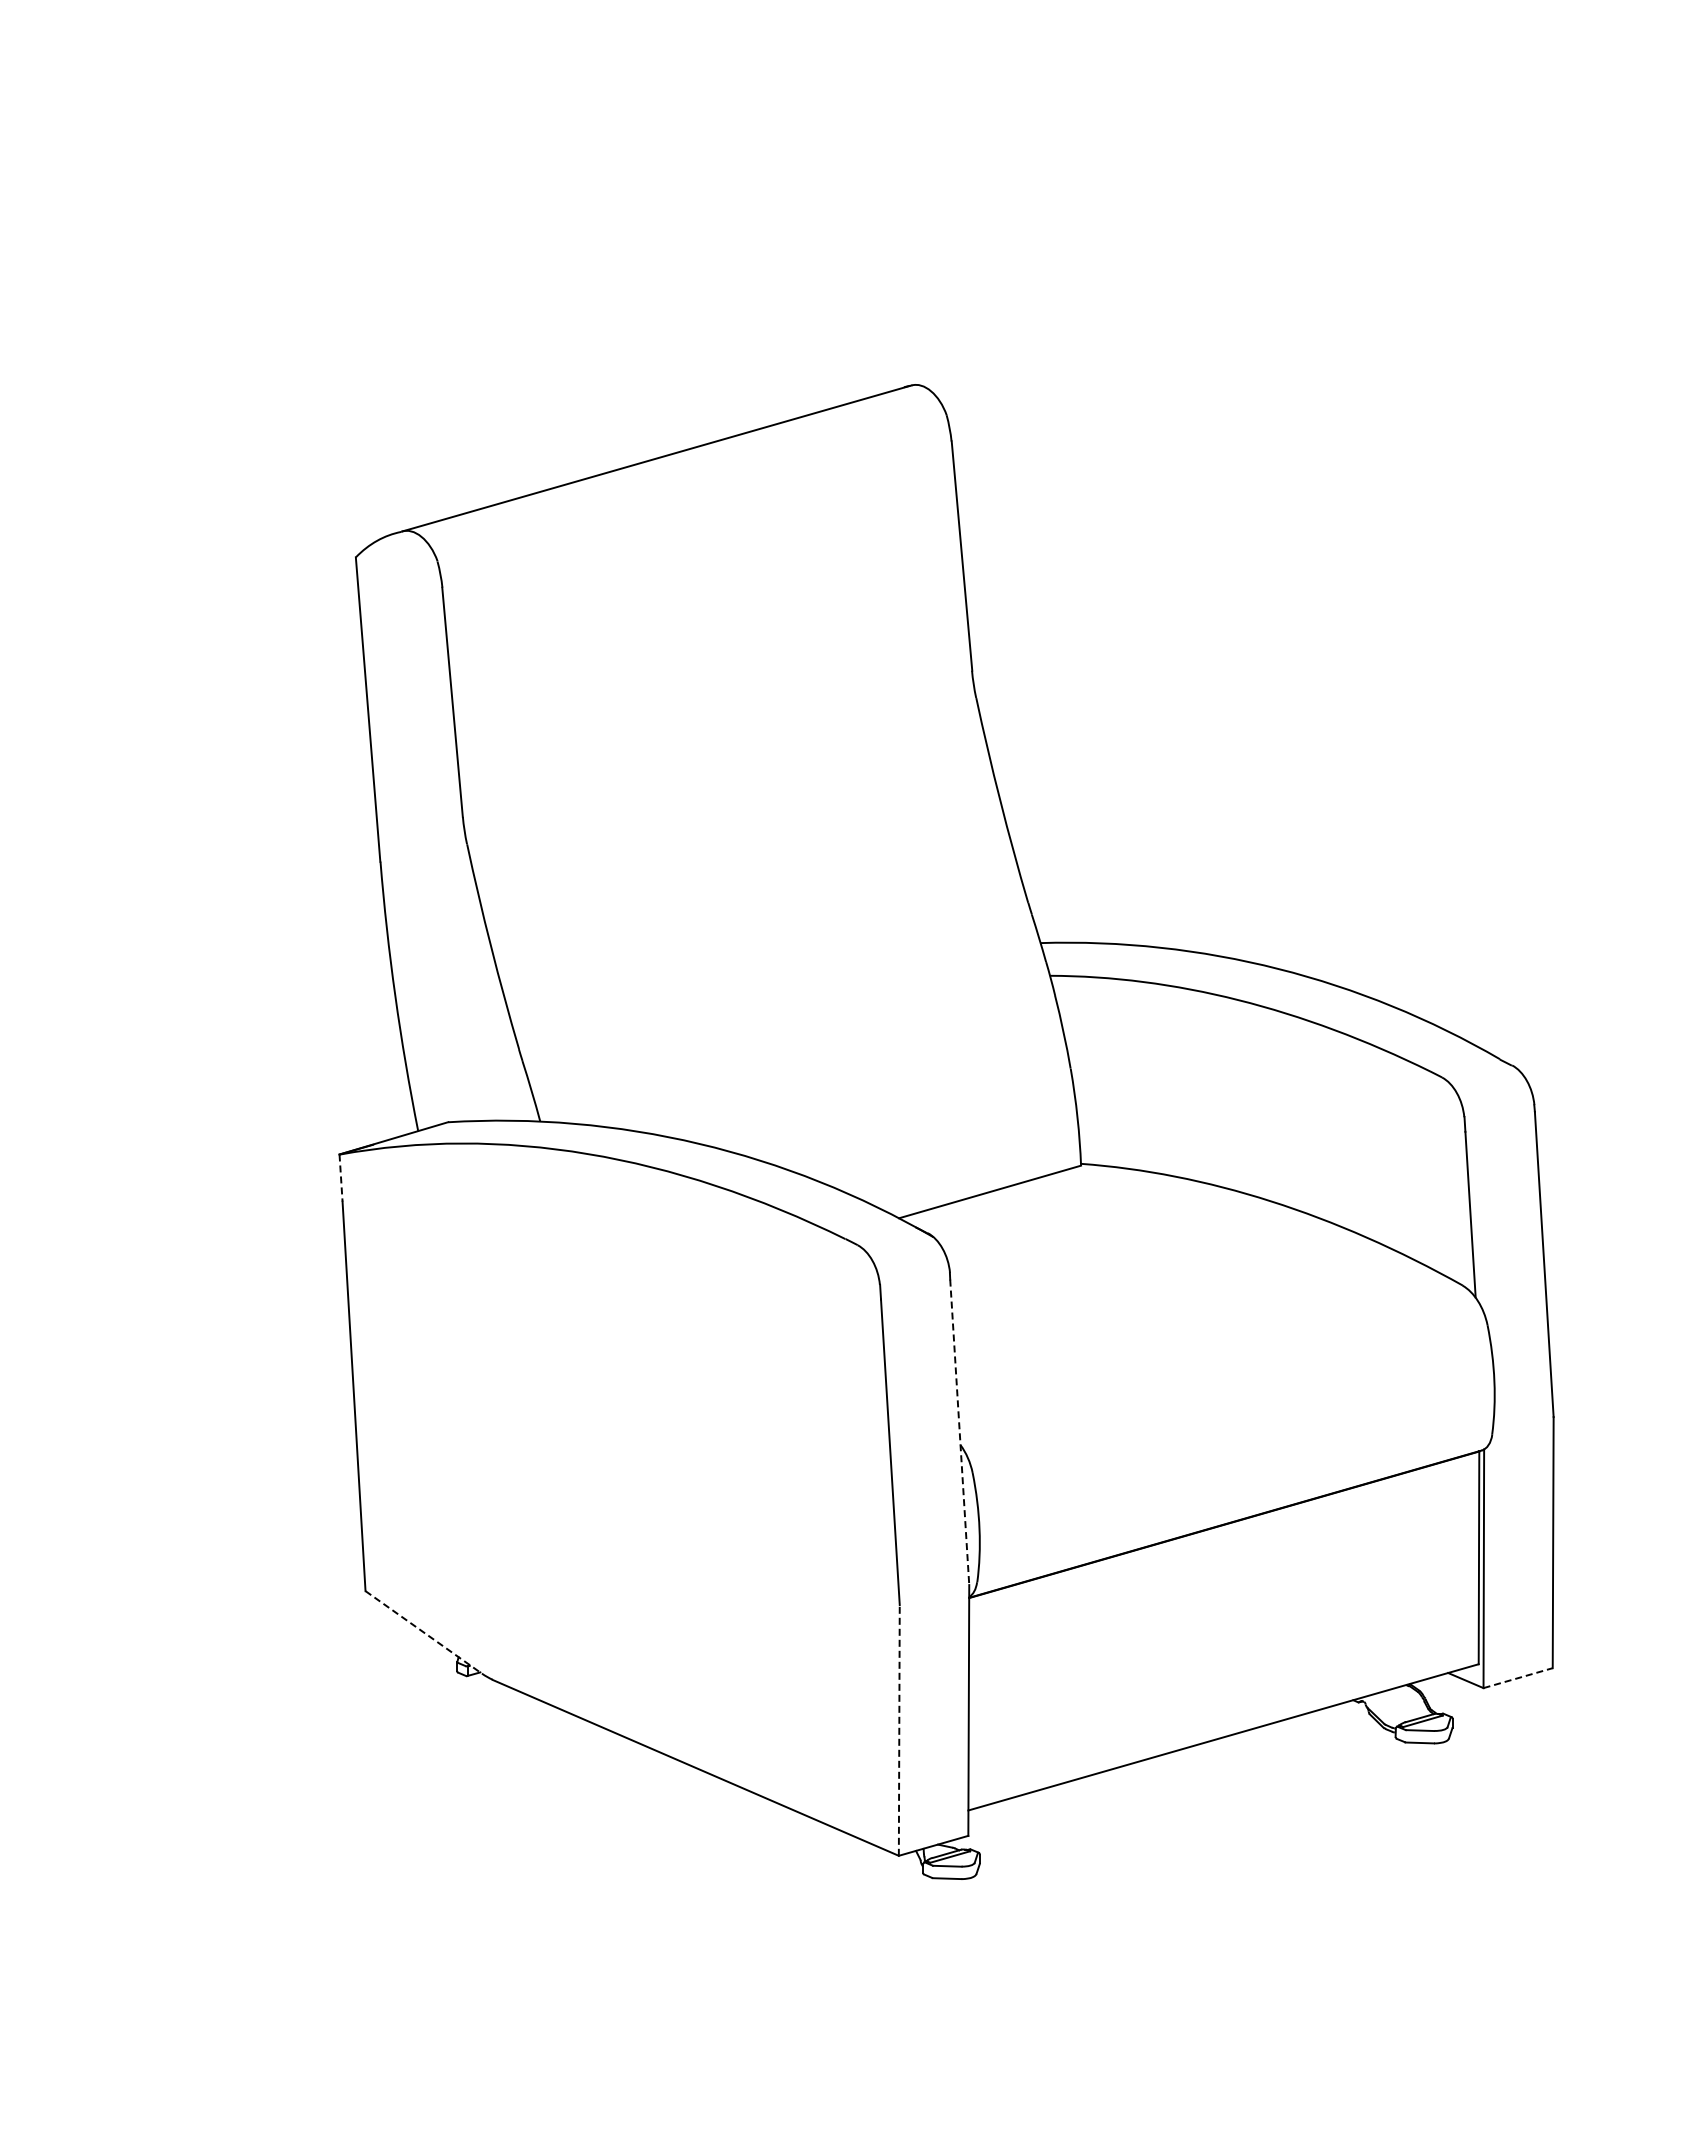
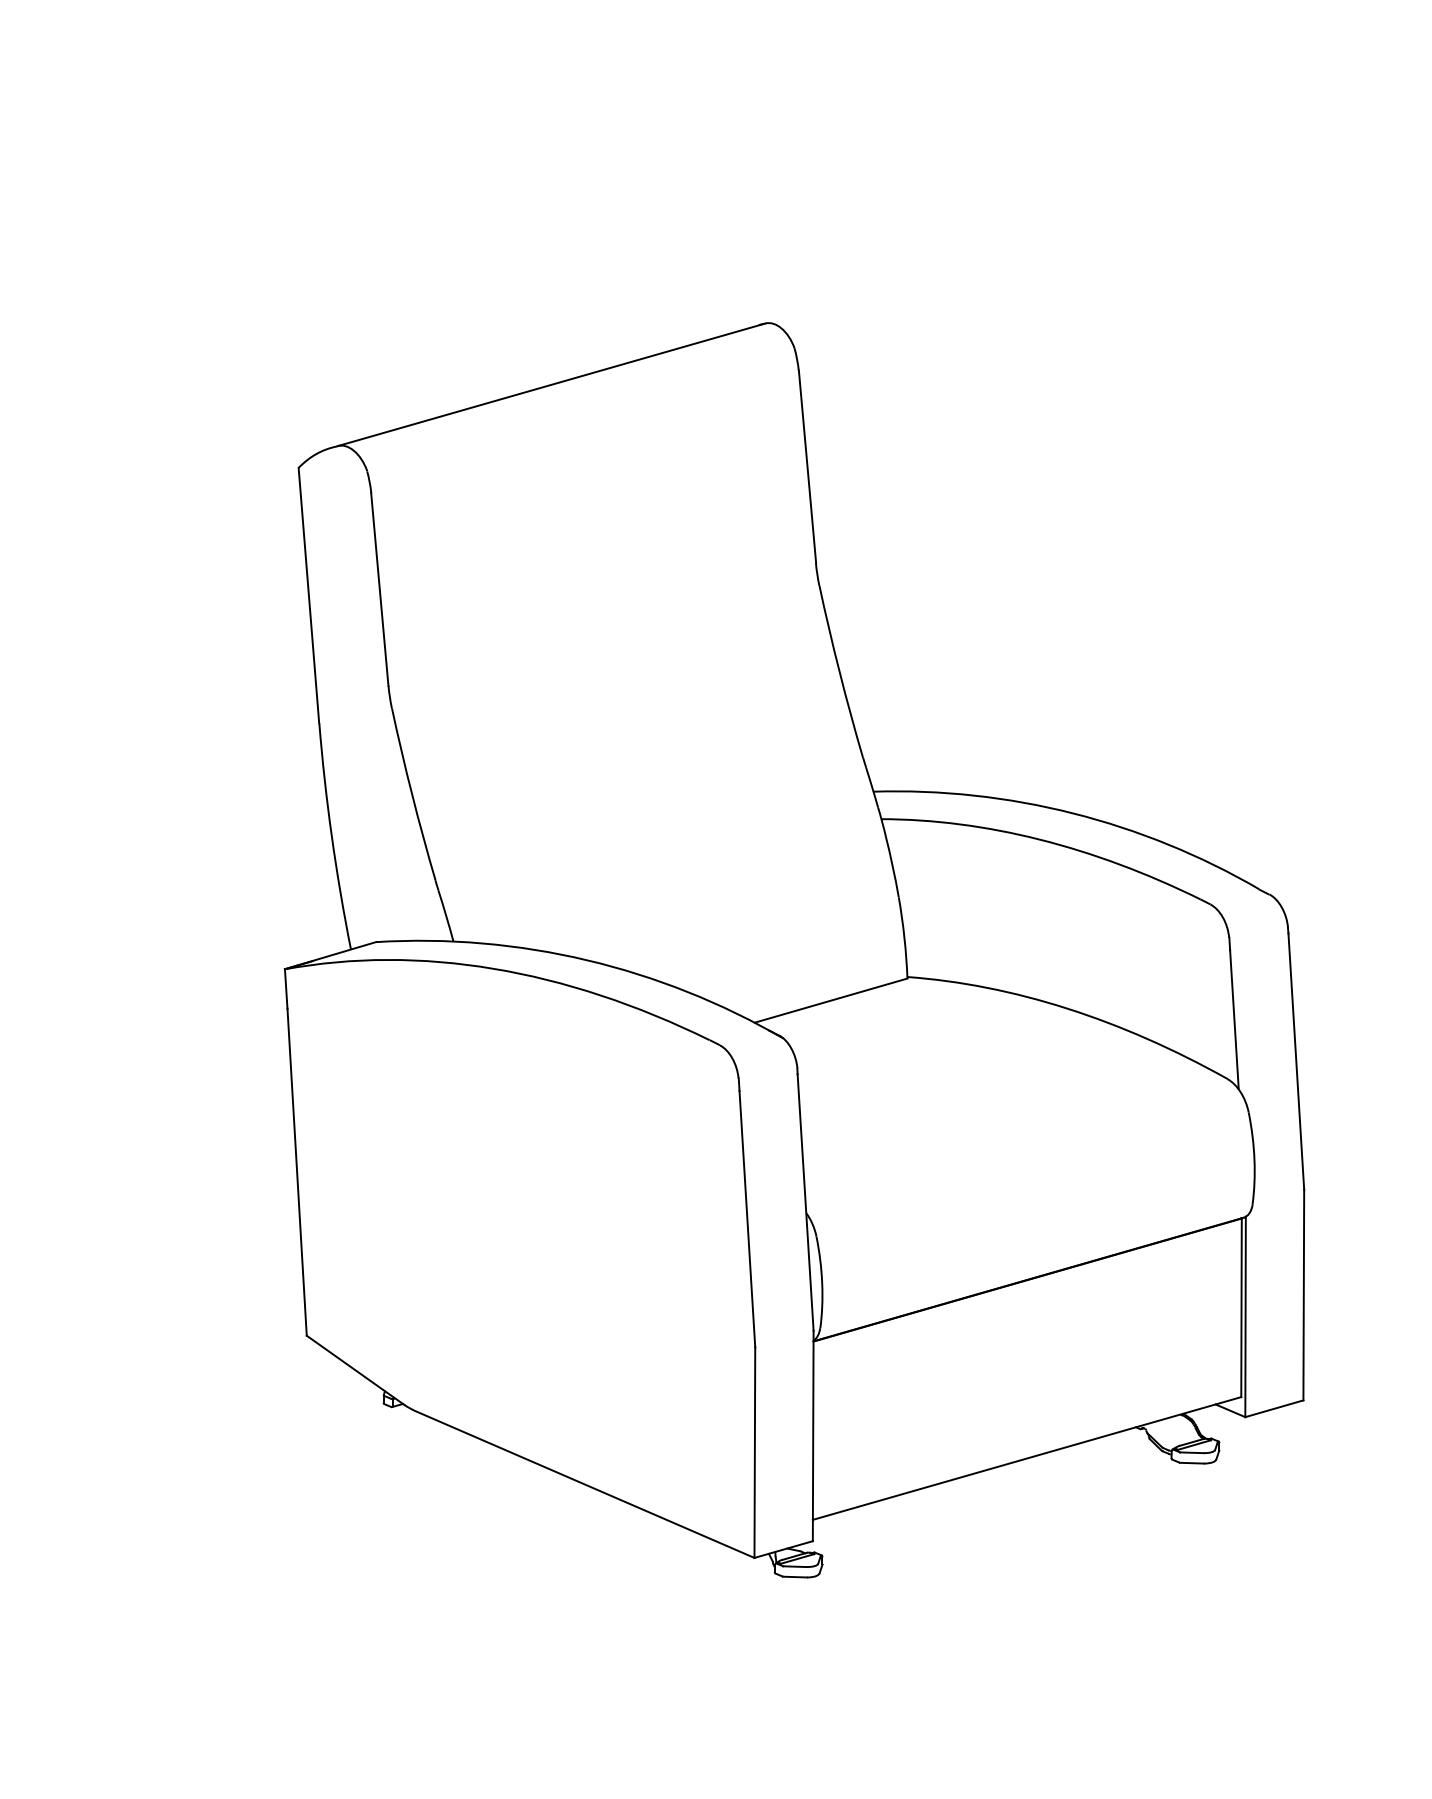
line: (341, 1178) -> (286, 989), dashed -> solid
line: (959, 1432) -> (805, 1202), dashed -> solid
line: (424, 1632) -> (356, 1370), dashed -> solid
line: (1518, 1678) -> (1274, 1409), dashed -> solid
line: (899, 1729) -> (755, 1451), dashed -> solid

